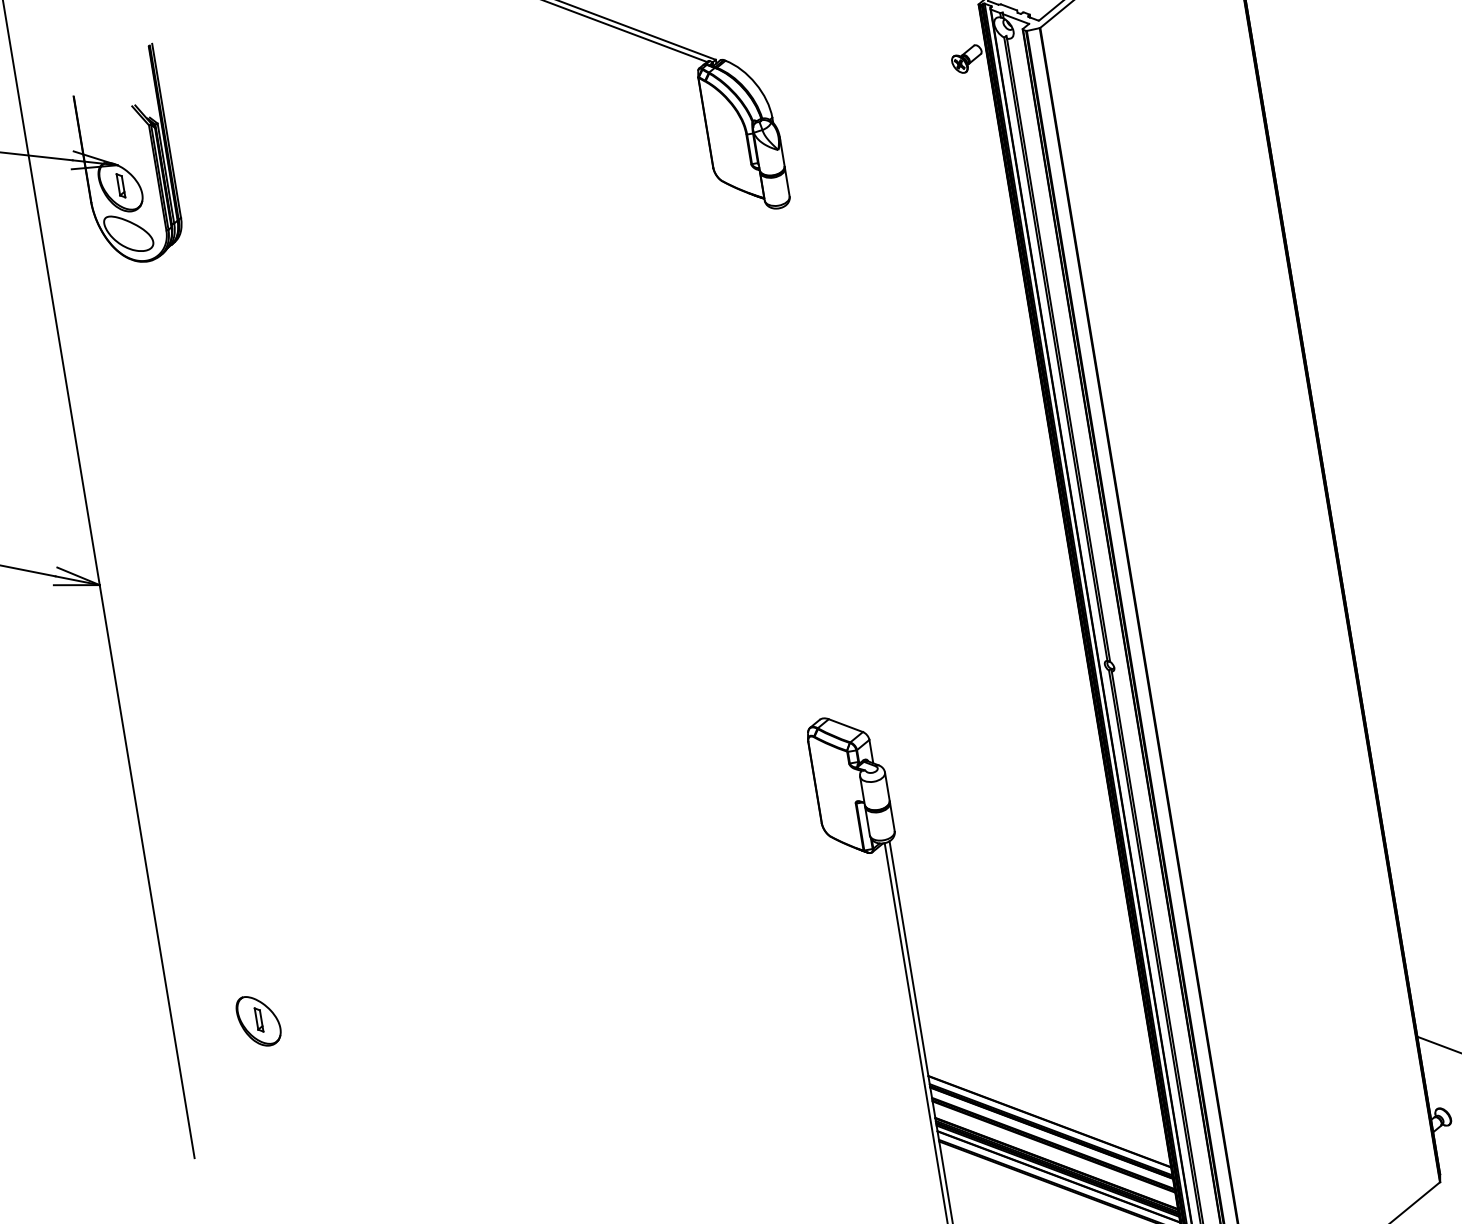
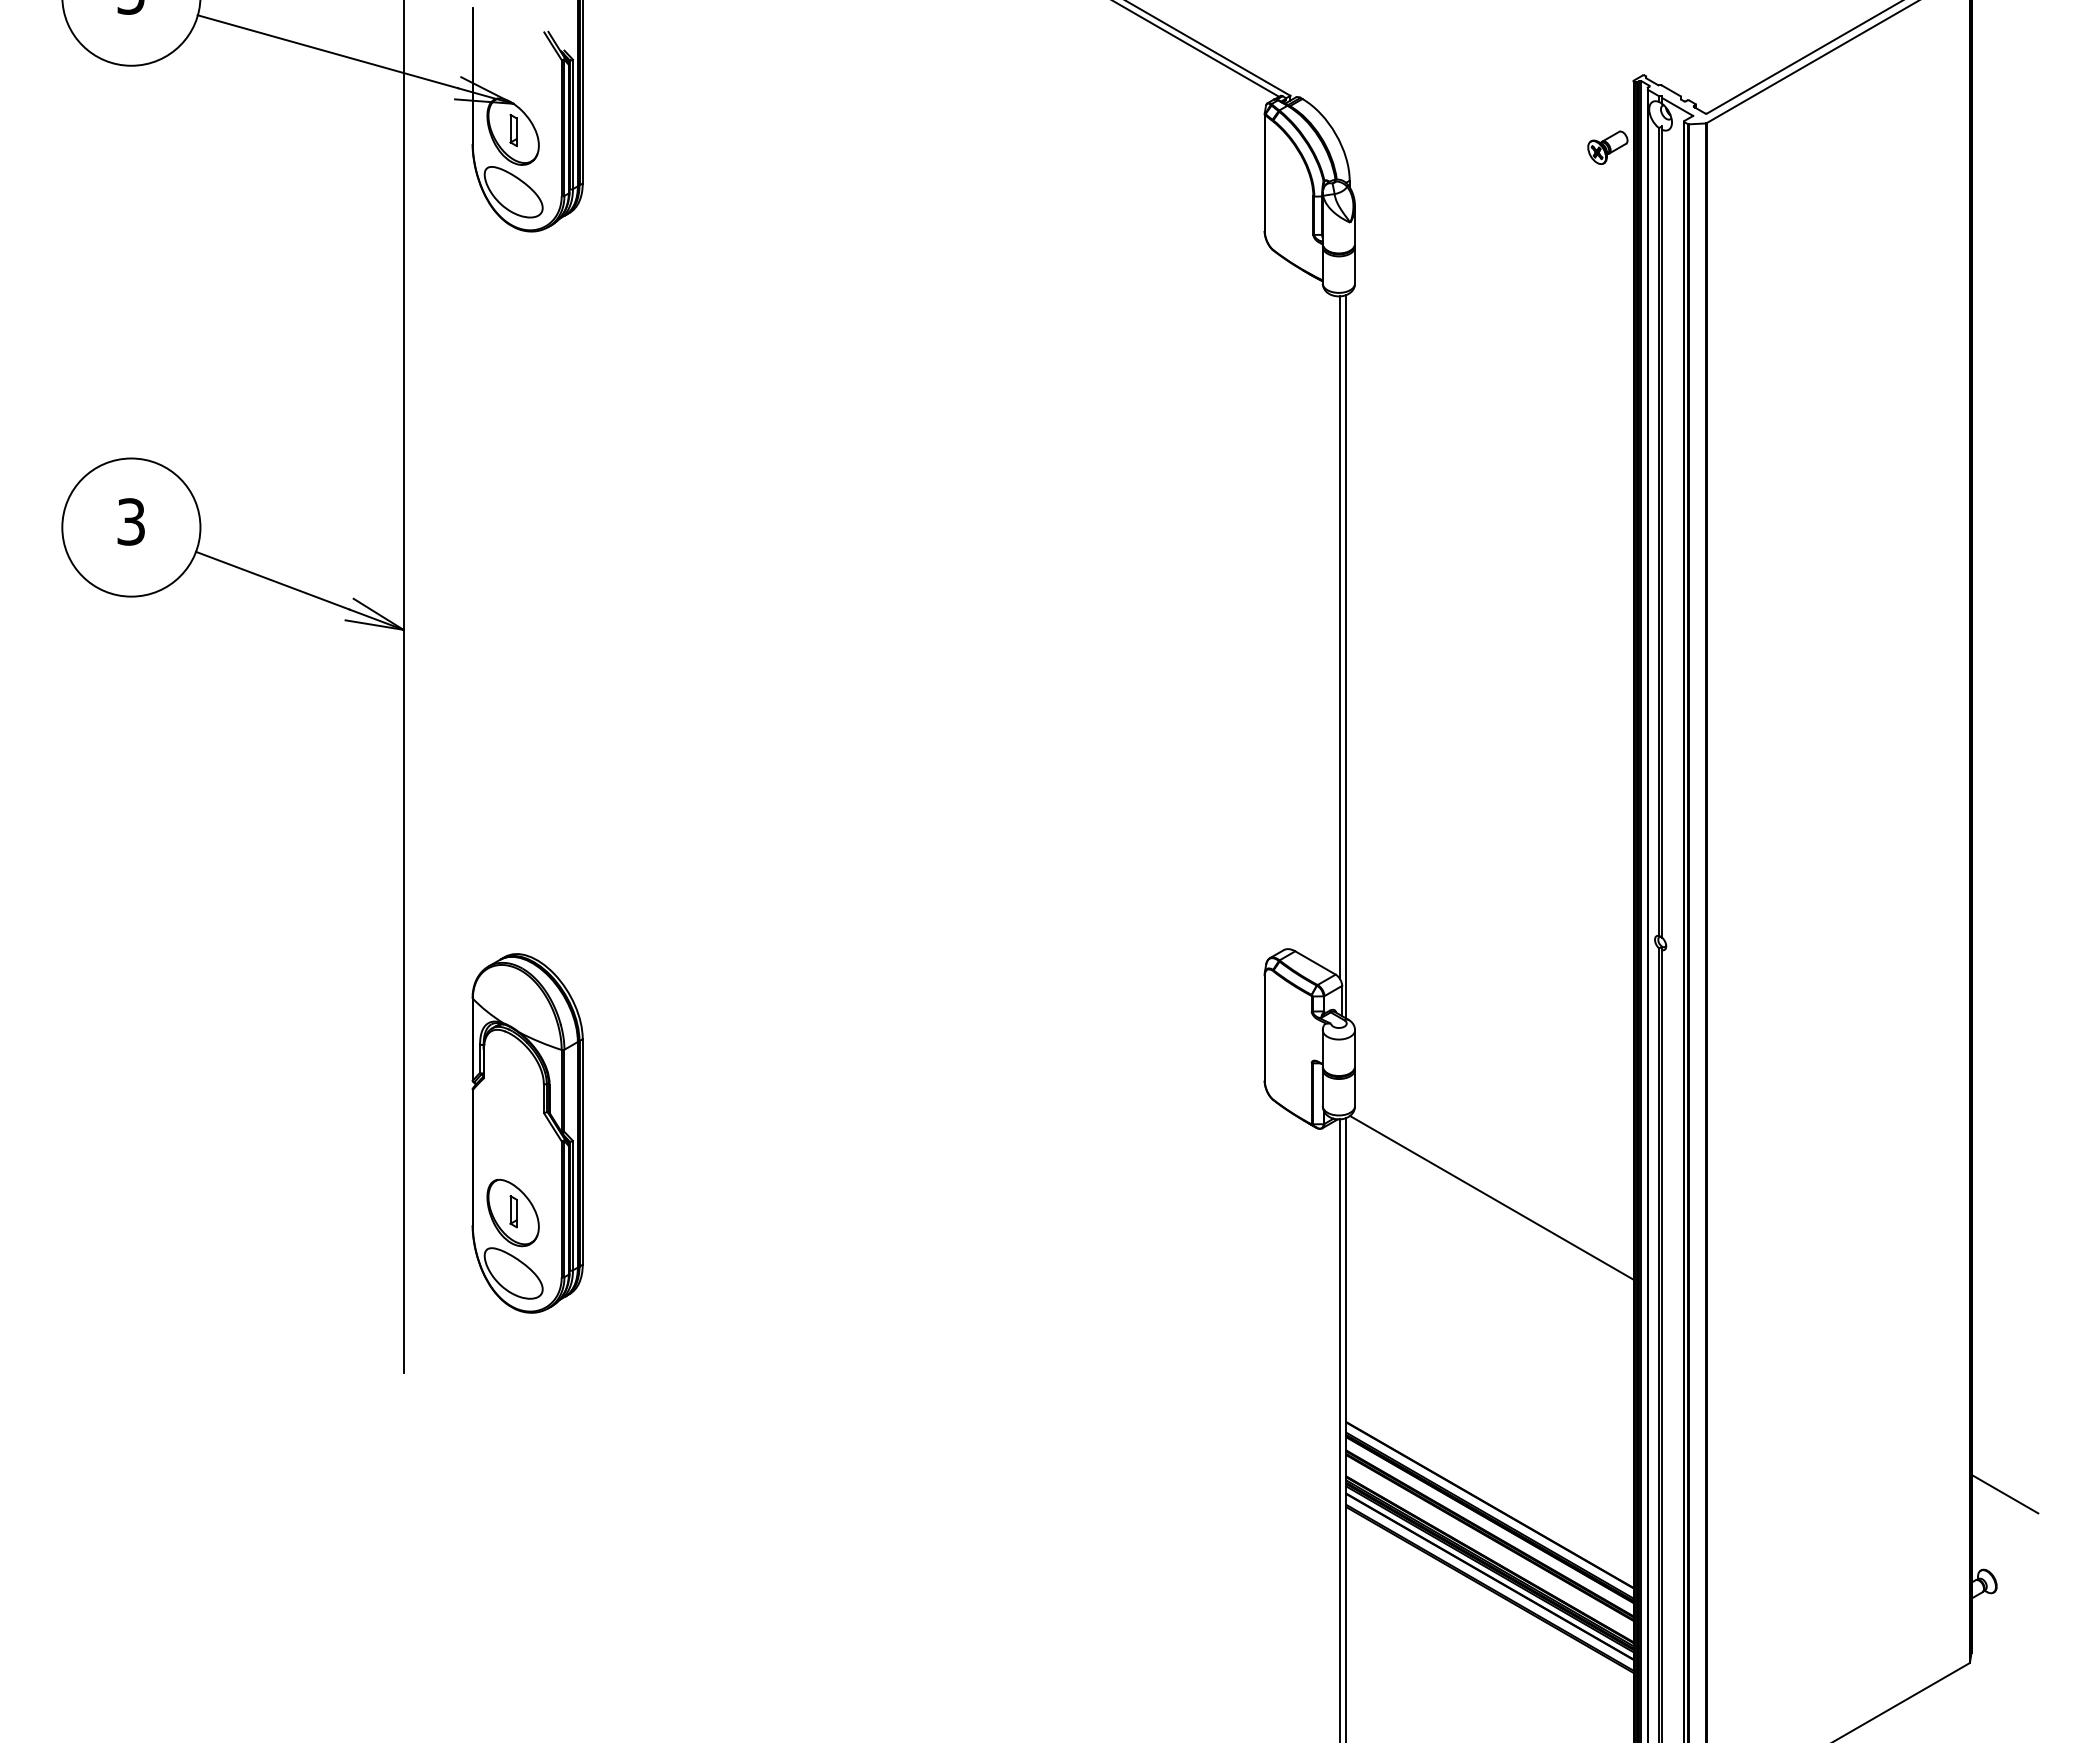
line: (822, 471) -> (1339, 637), added
line: (830, 485) -> (1346, 656), added
line: (1011, 884) -> (1491, 1197), added
part: (259, 957) -> (527, 1133), added

